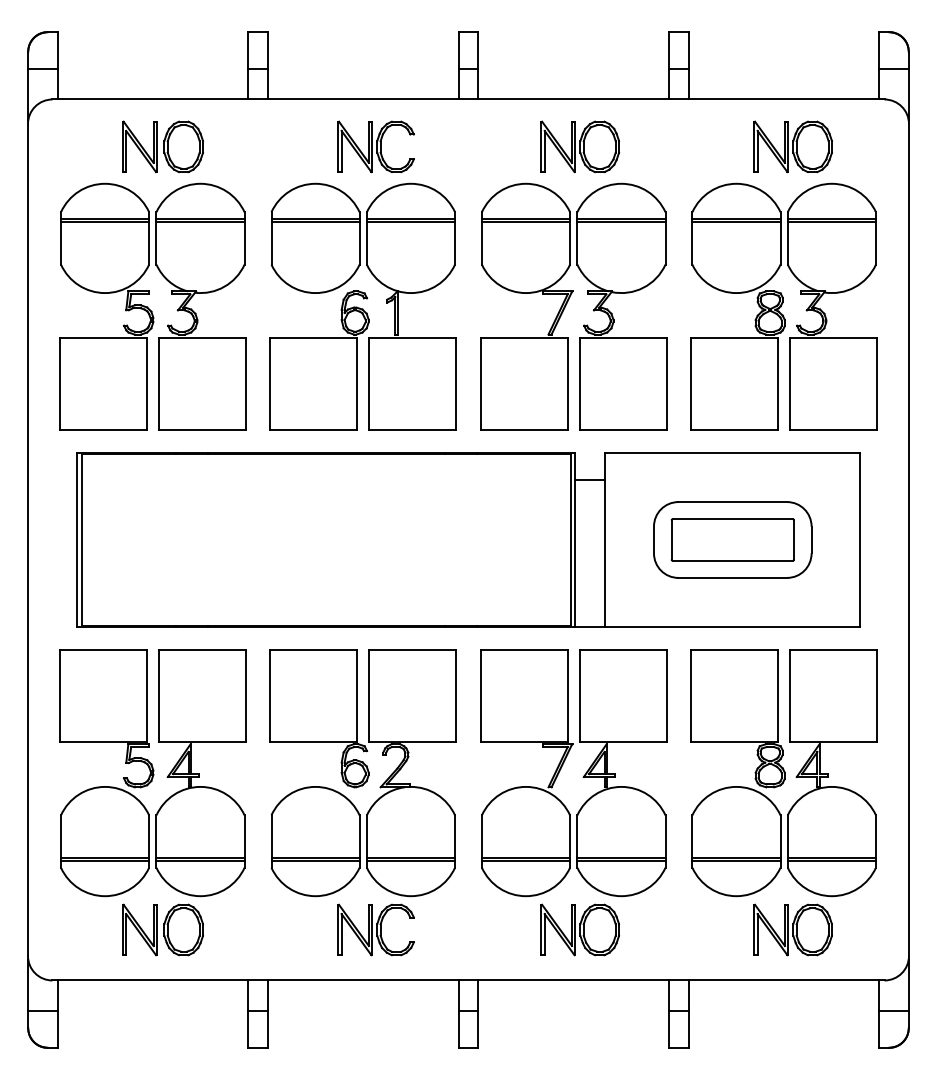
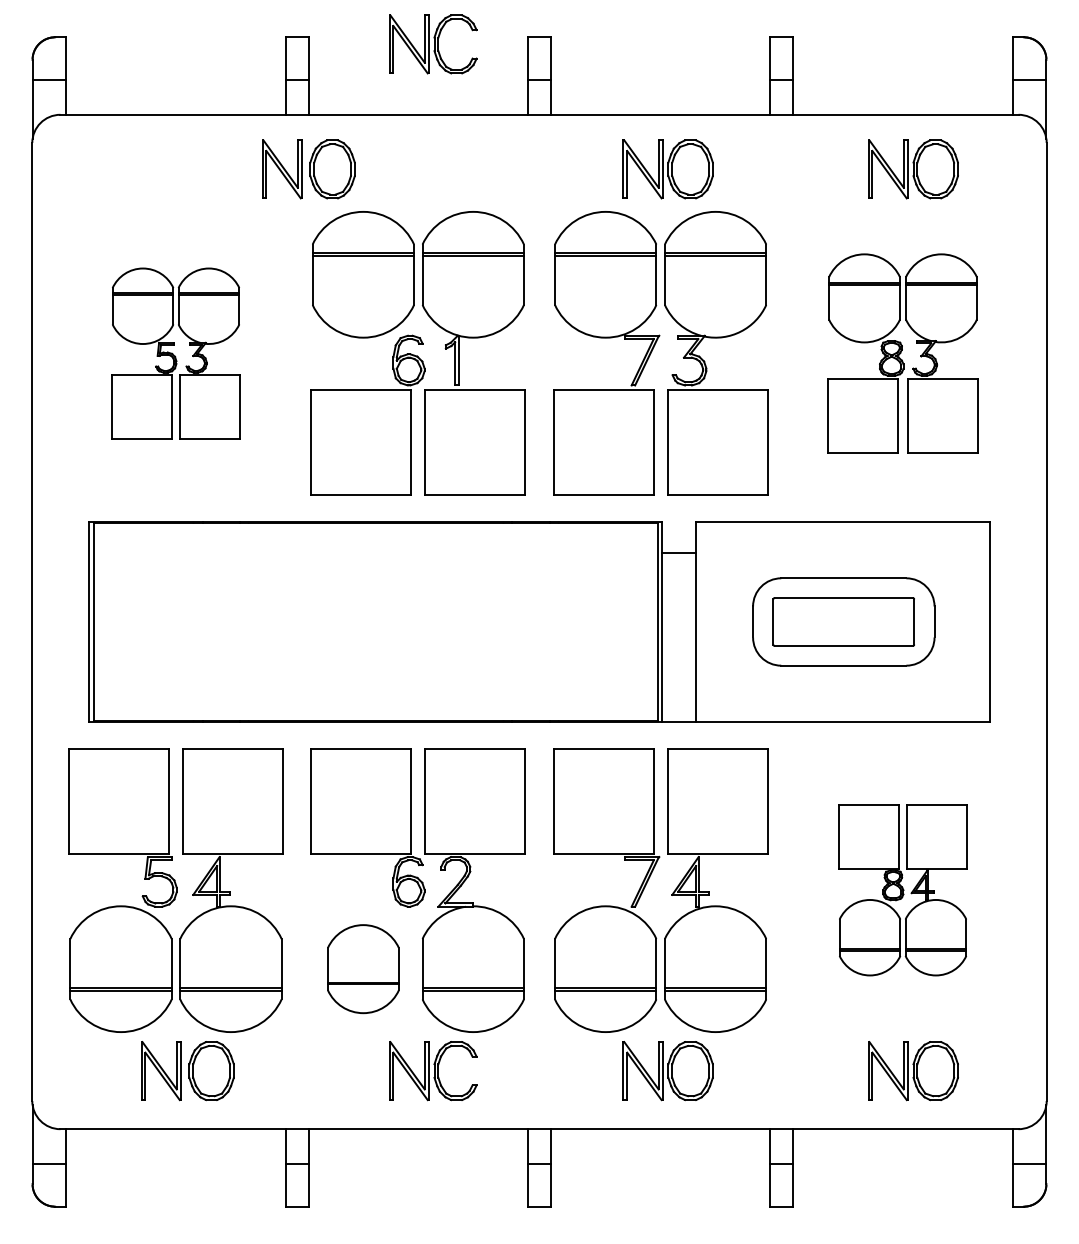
part: (162, 147) -> (308, 169), moved
part: (376, 147) -> (433, 44), moved
part: (152, 306) -> (175, 353), size x0.6
part: (783, 306) -> (902, 353), size x0.7
part: (783, 773) -> (902, 890), size x0.6
part: (315, 840) -> (363, 968), size x0.7

